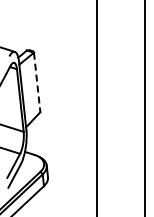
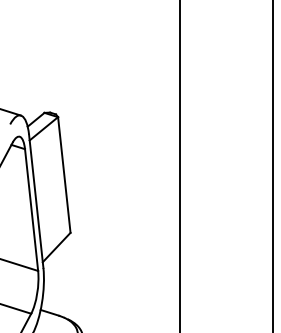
line: (37, 82) -> (64, 175), dashed -> solid

